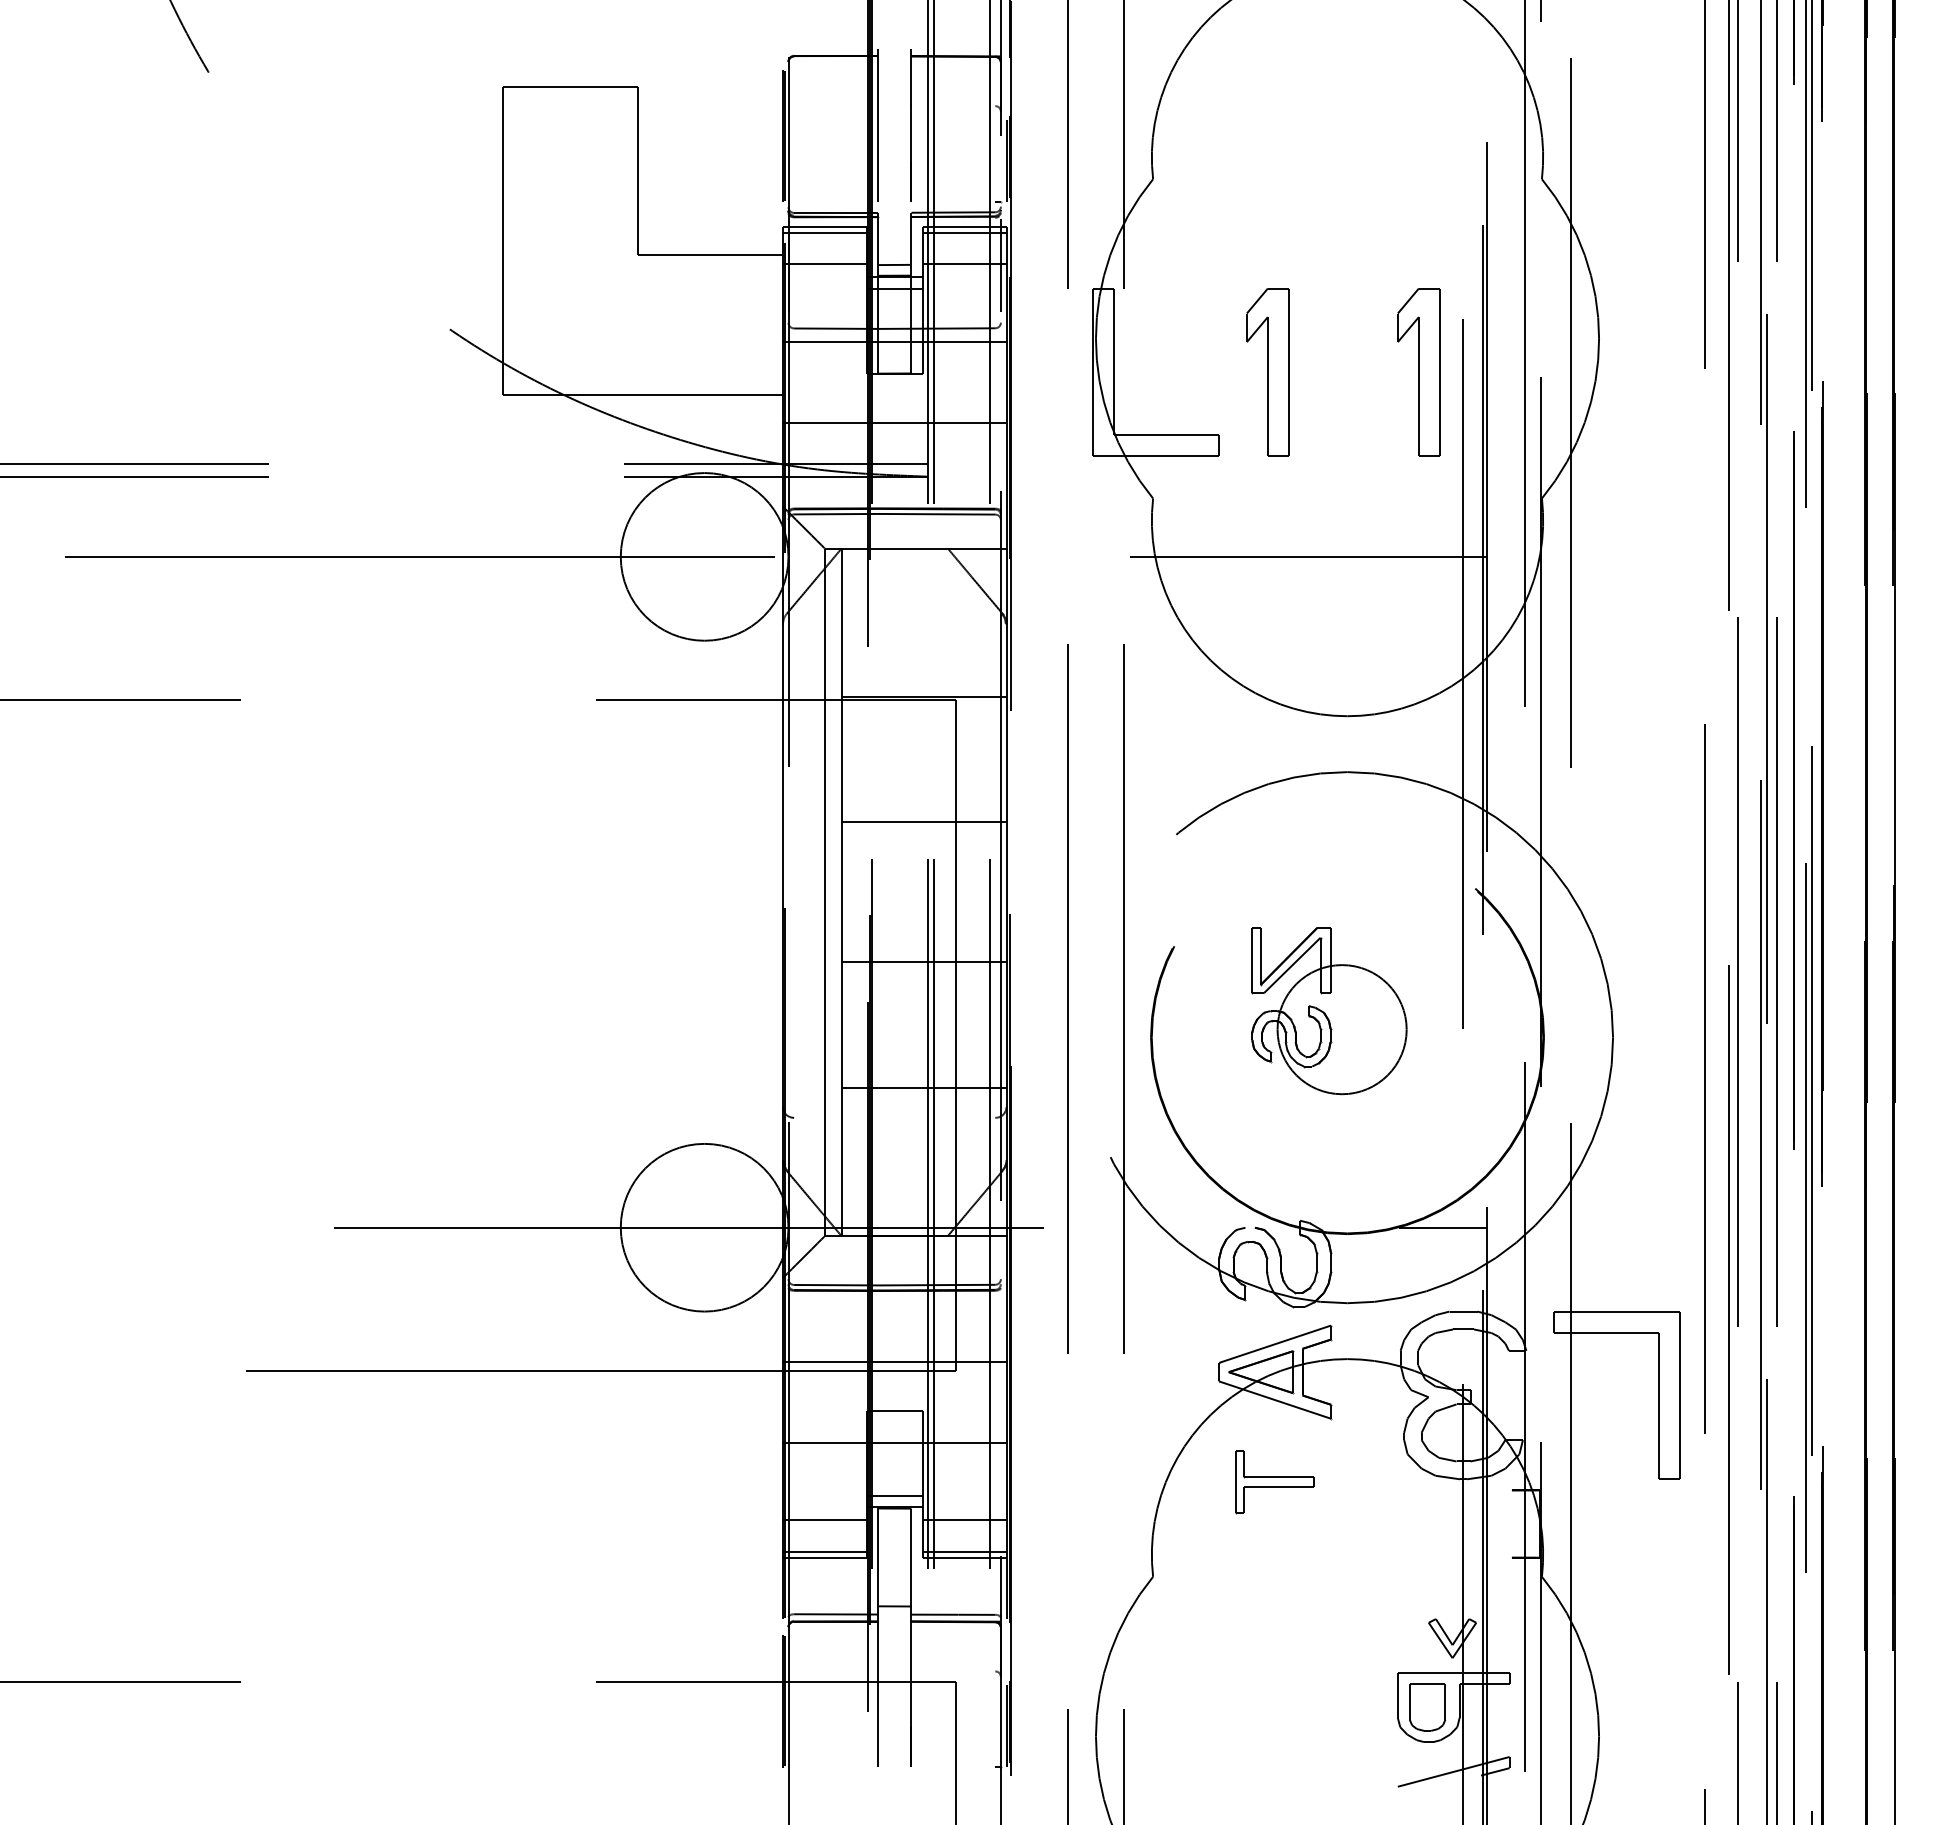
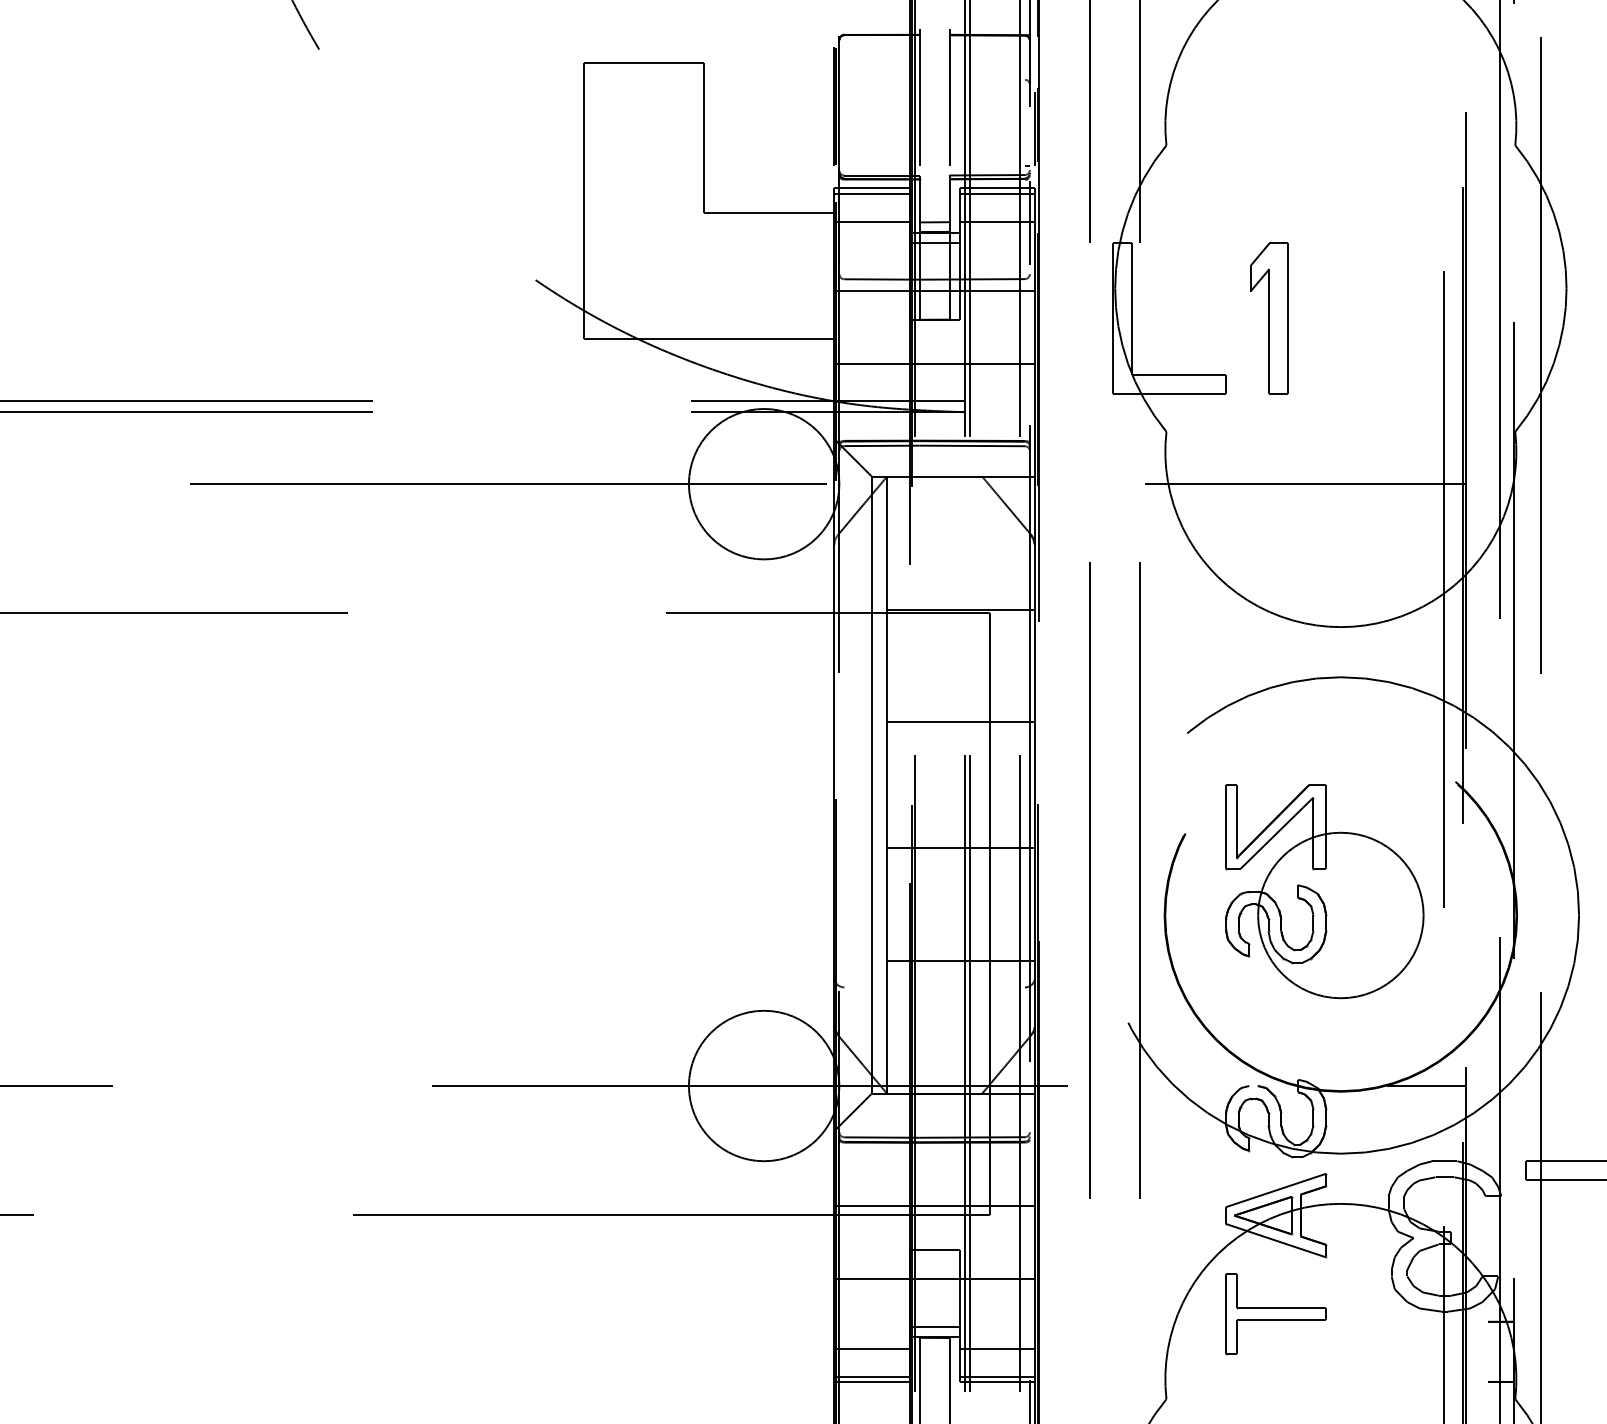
part: (1418, 372) -> (1404, 318), removed
part: (1329, 1010) -> (1324, 891), size x1.43
part: (1274, 1481) -> (1275, 1313), size x1.43

